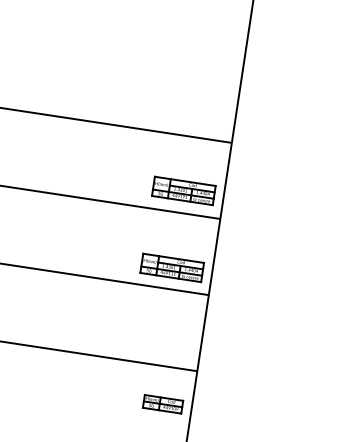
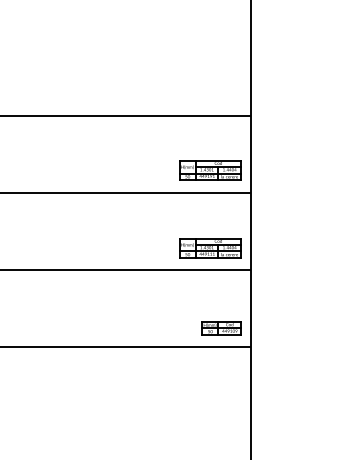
part: (162, 404) -> (221, 328), moved

